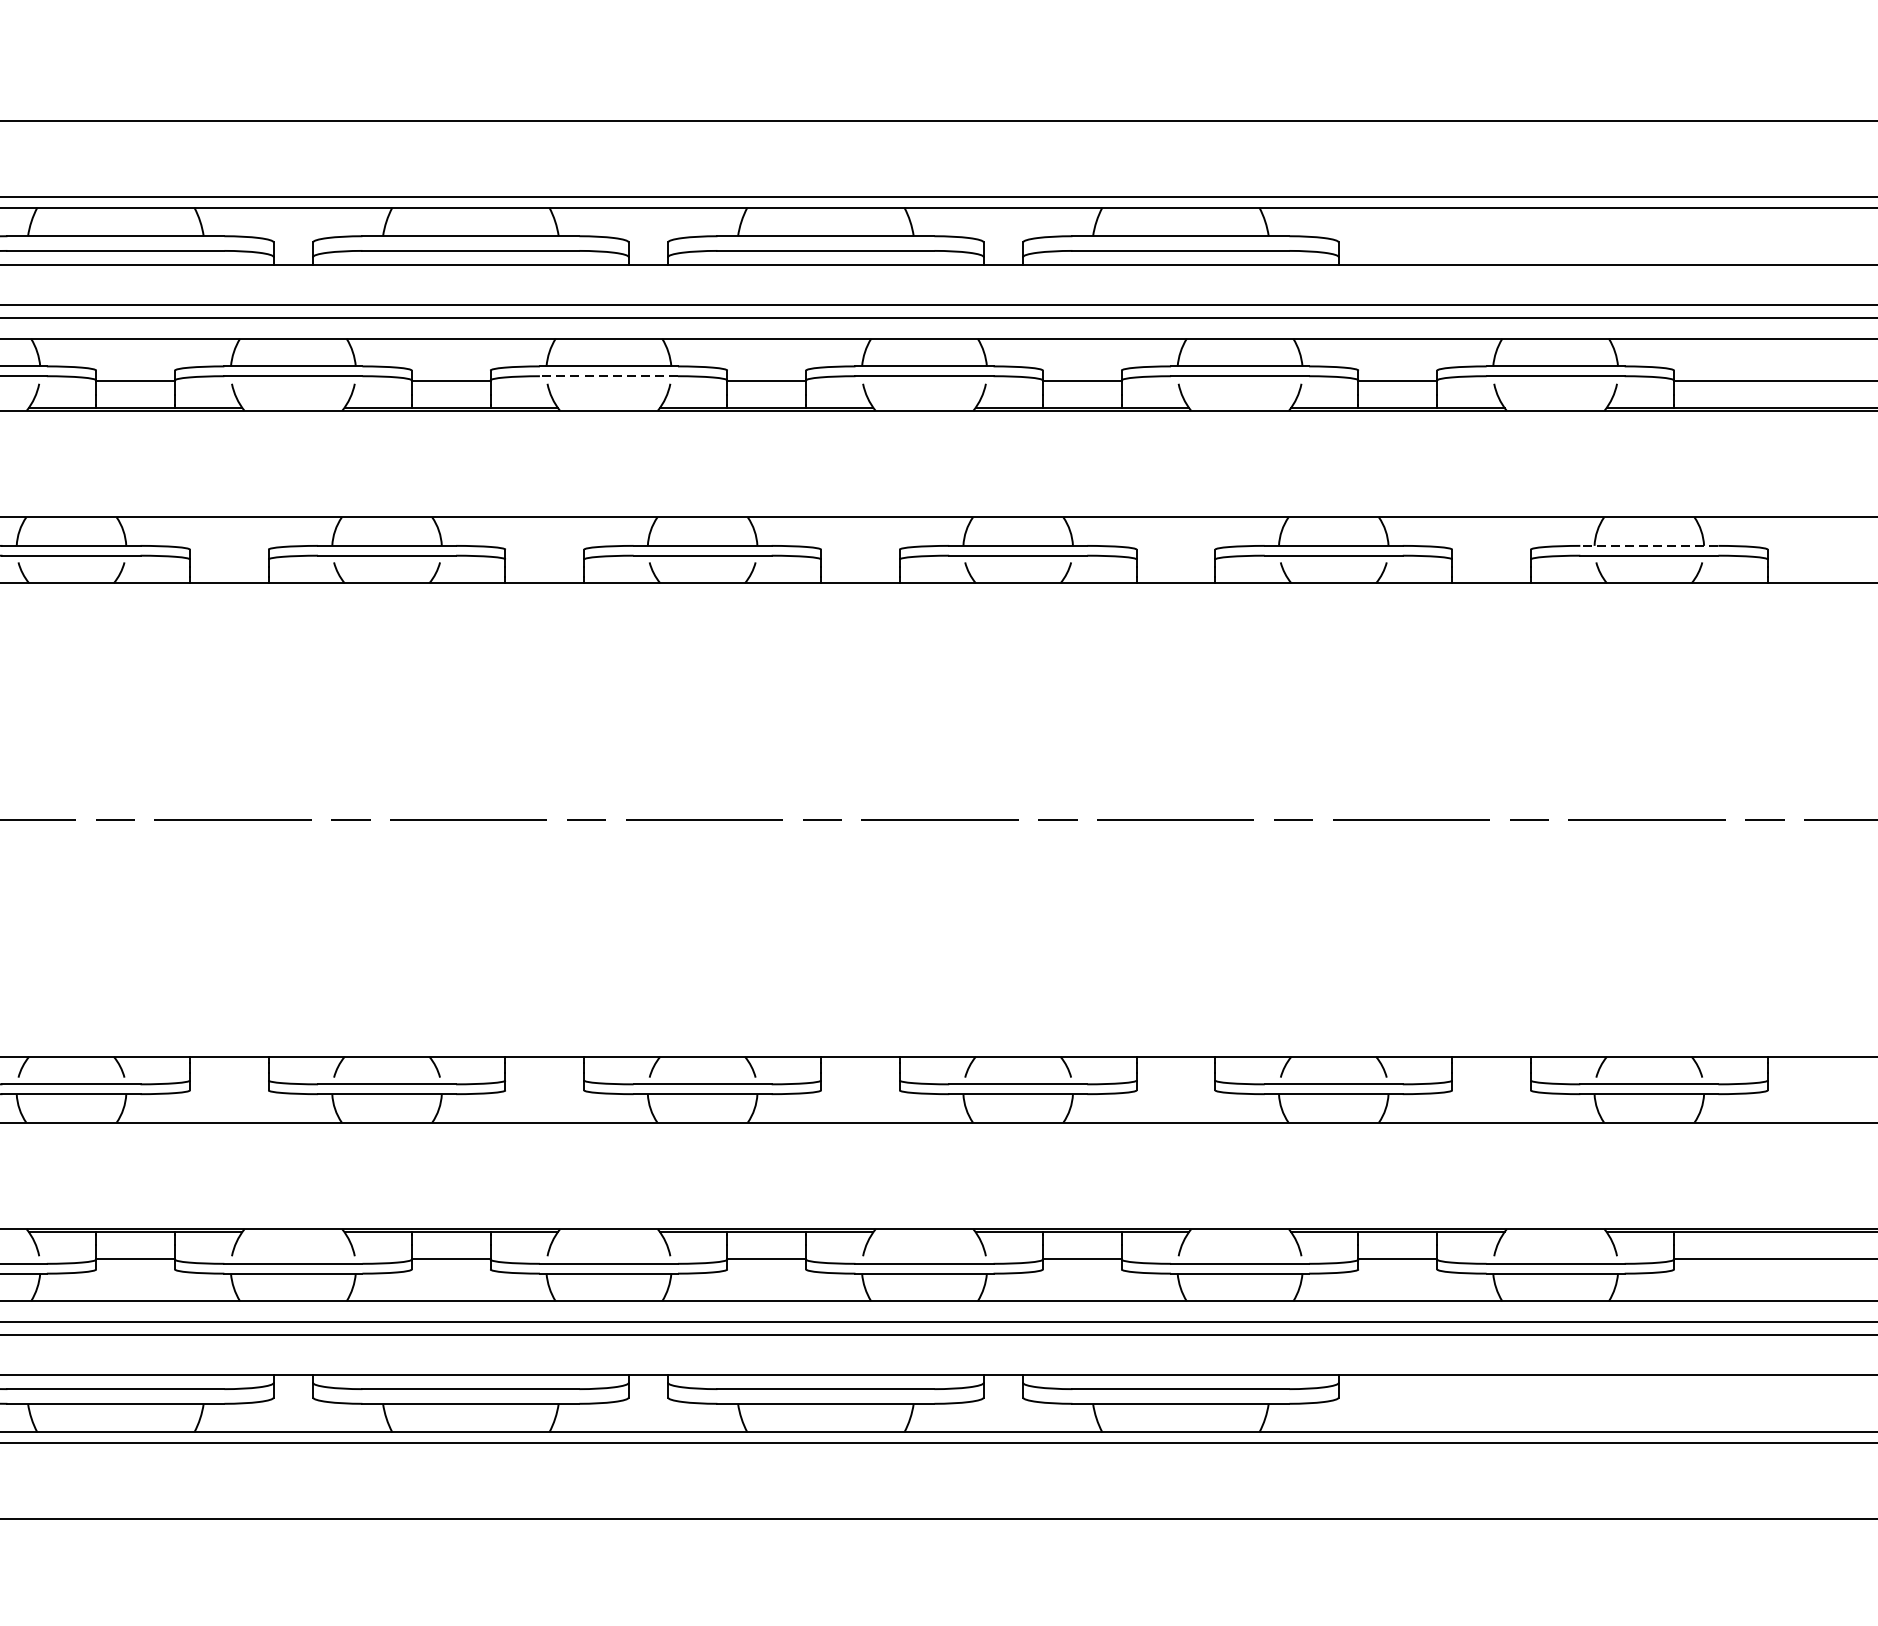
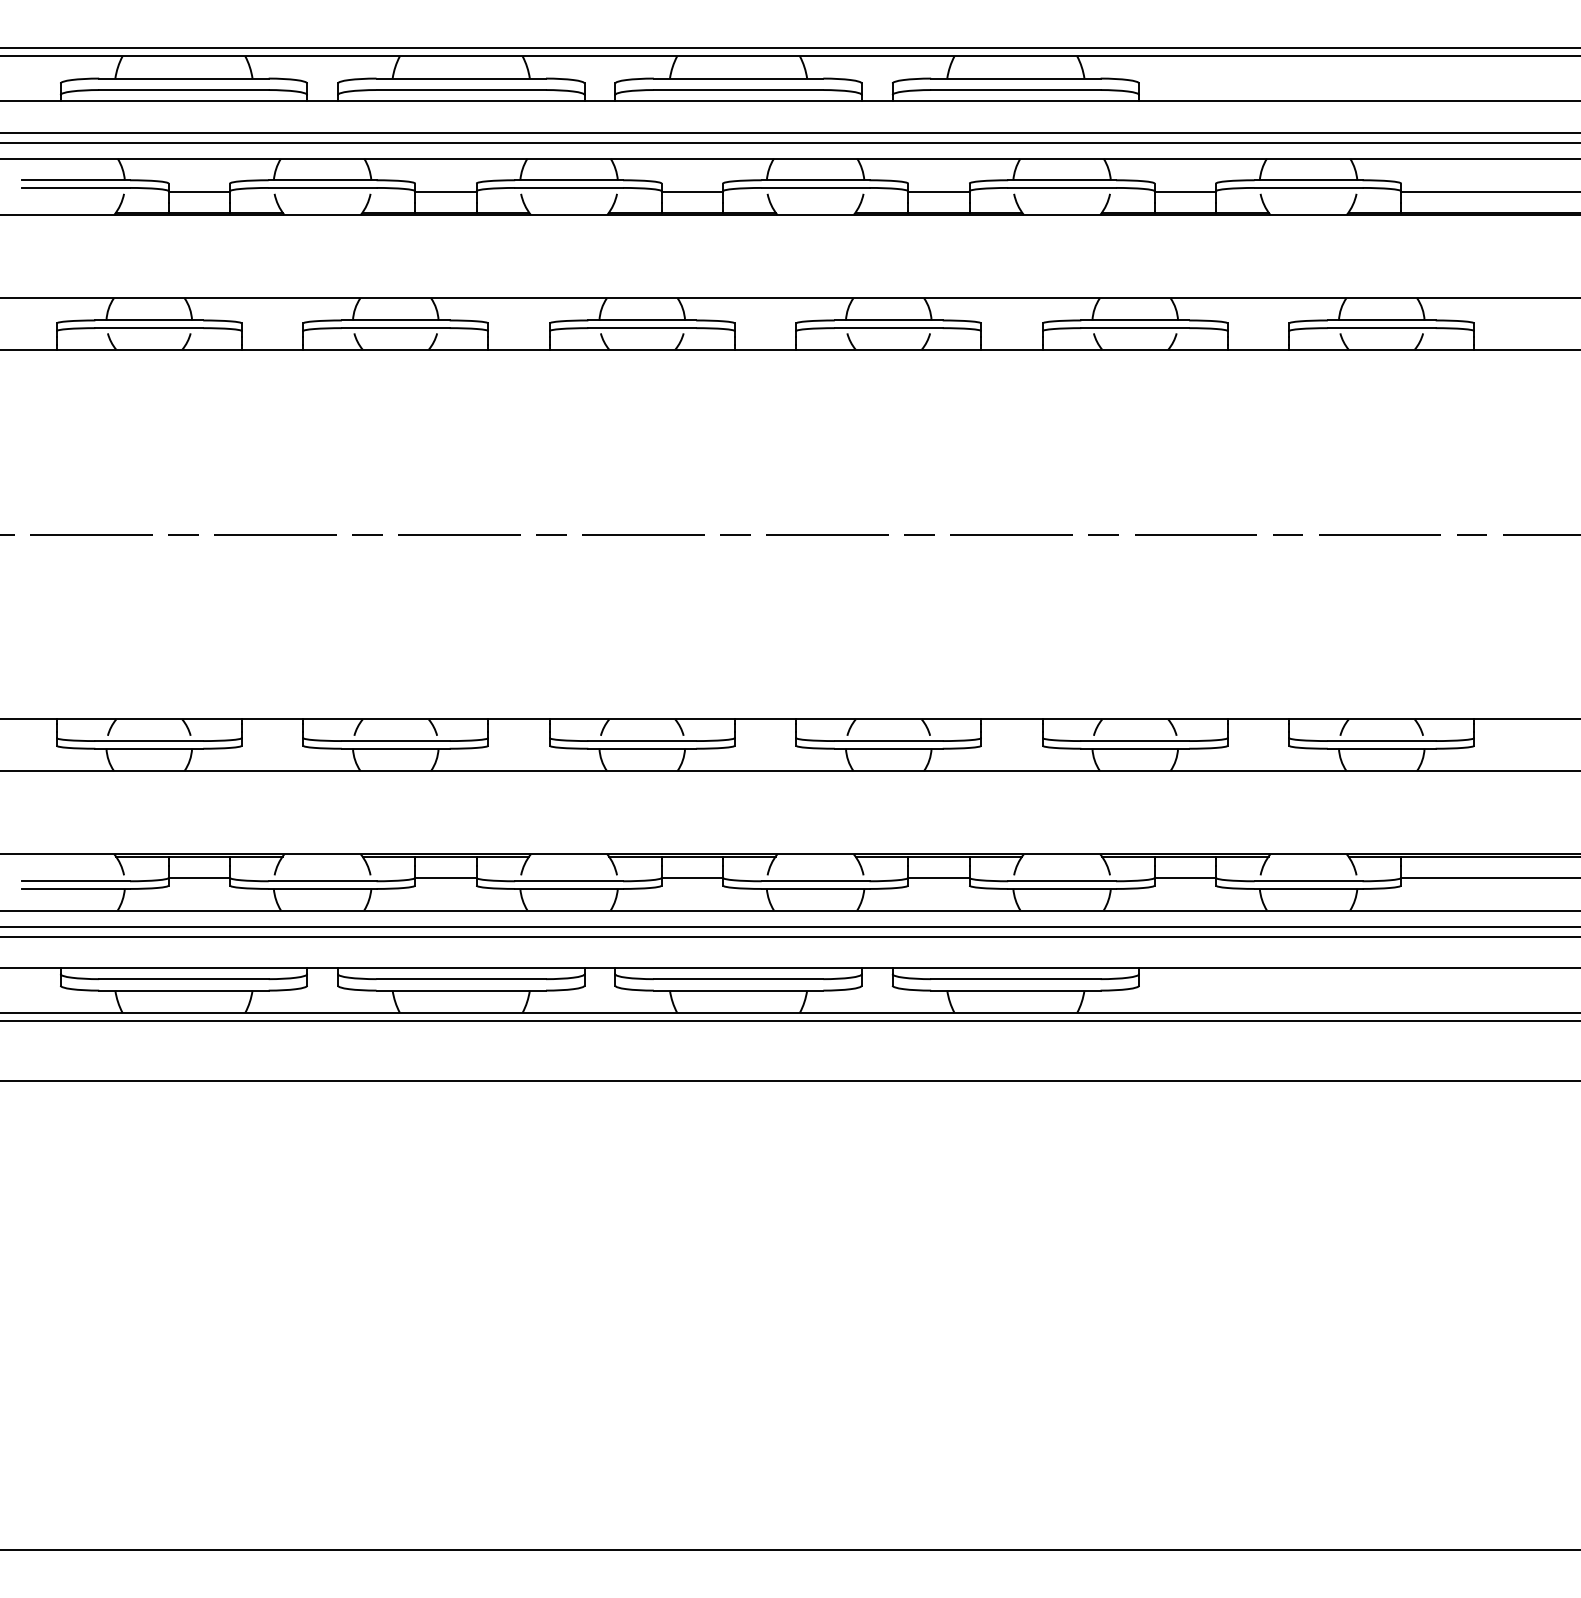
line: (609, 375) -> (569, 187), dashed -> solid
line: (1648, 545) -> (1381, 320), dashed -> solid

